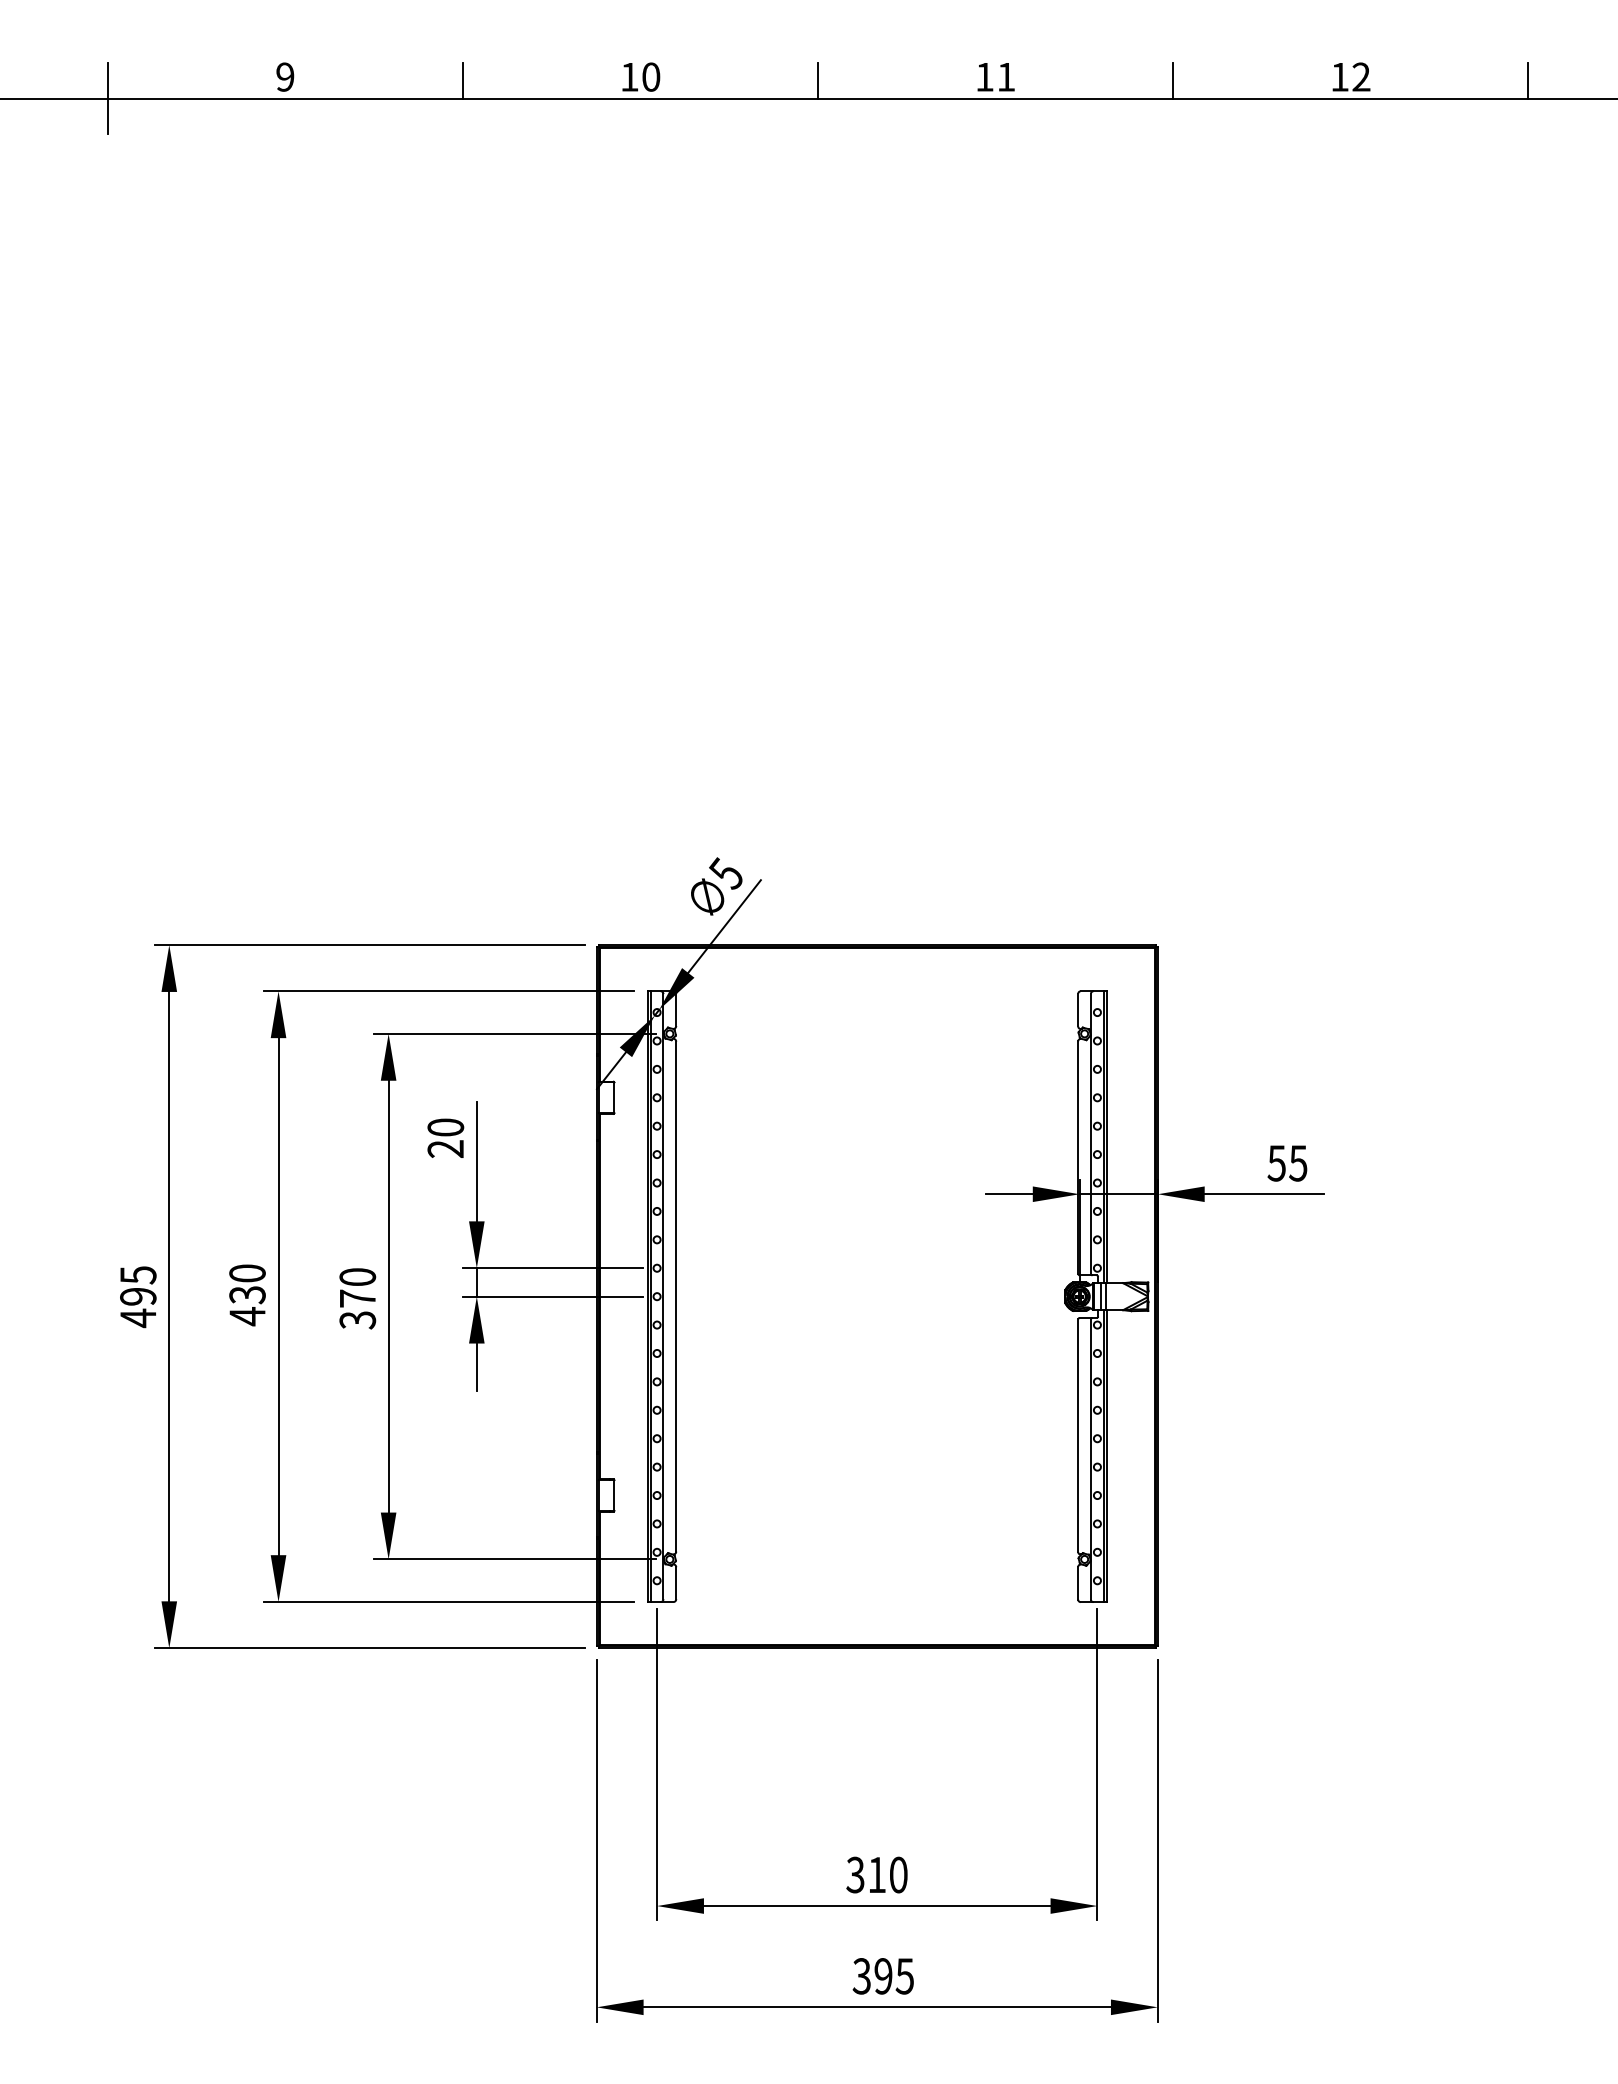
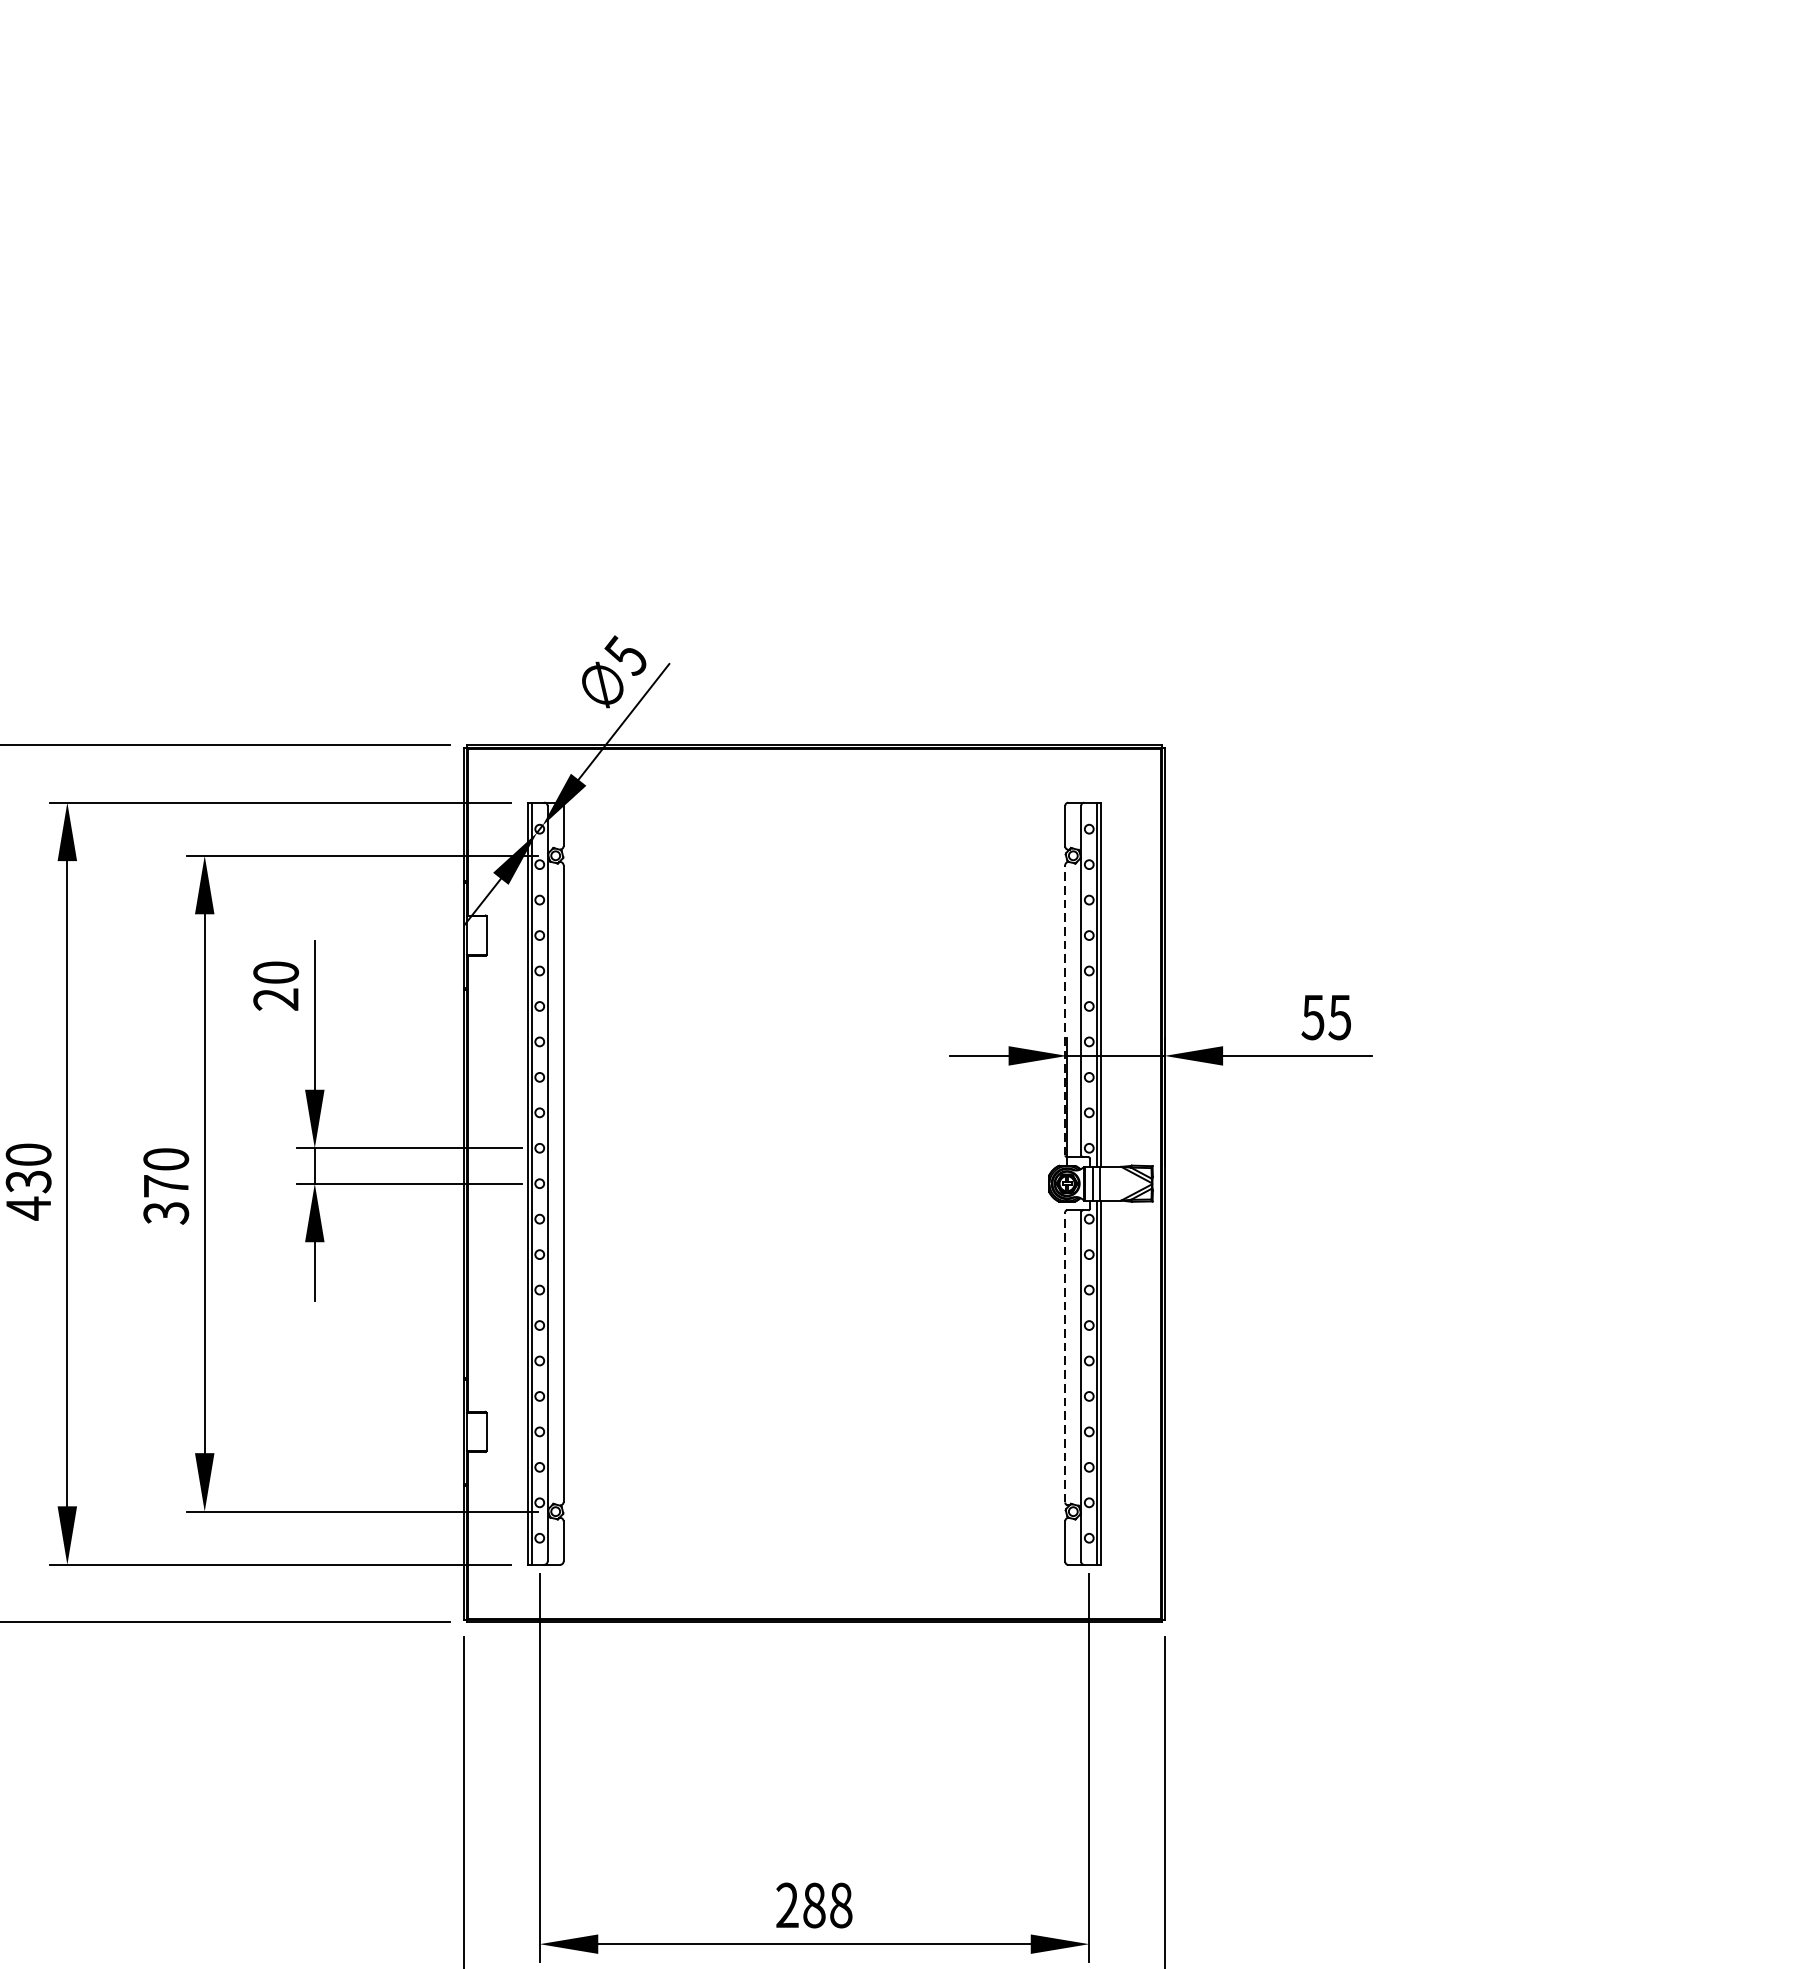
line: (1078, 1157) -> (1065, 1010), solid -> dashed
line: (1078, 1435) -> (1065, 1356), solid -> dashed
text: (876, 1874) -> (813, 1904), 310 -> 288

